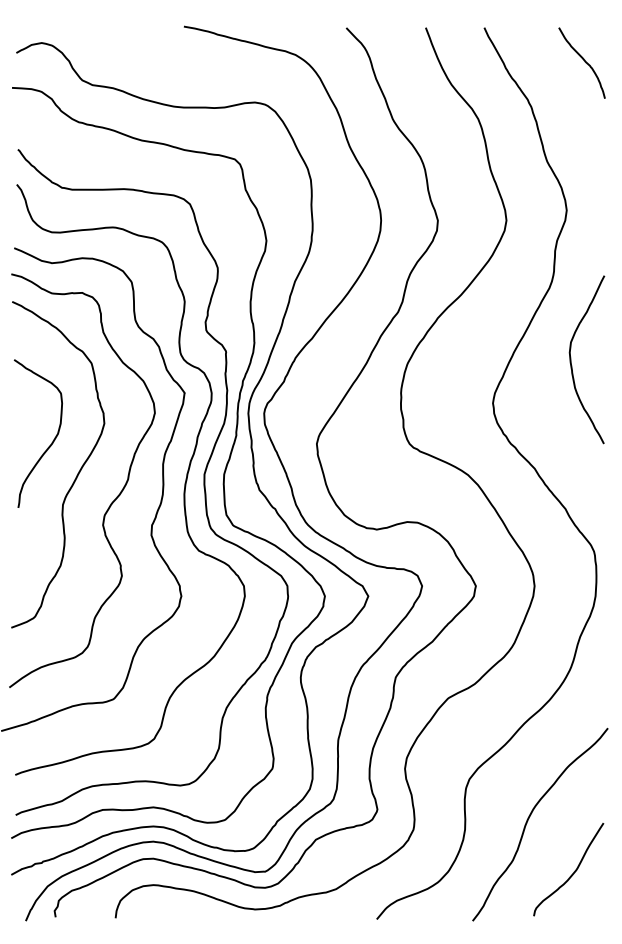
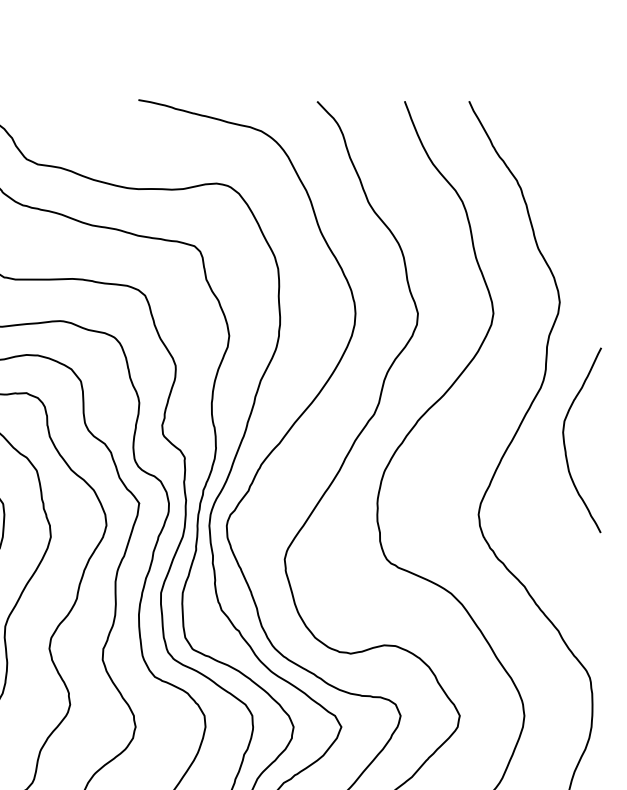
curve: (583, 60) -> (578, 137), removed
curve: (571, 359) -> (565, 440), moved

